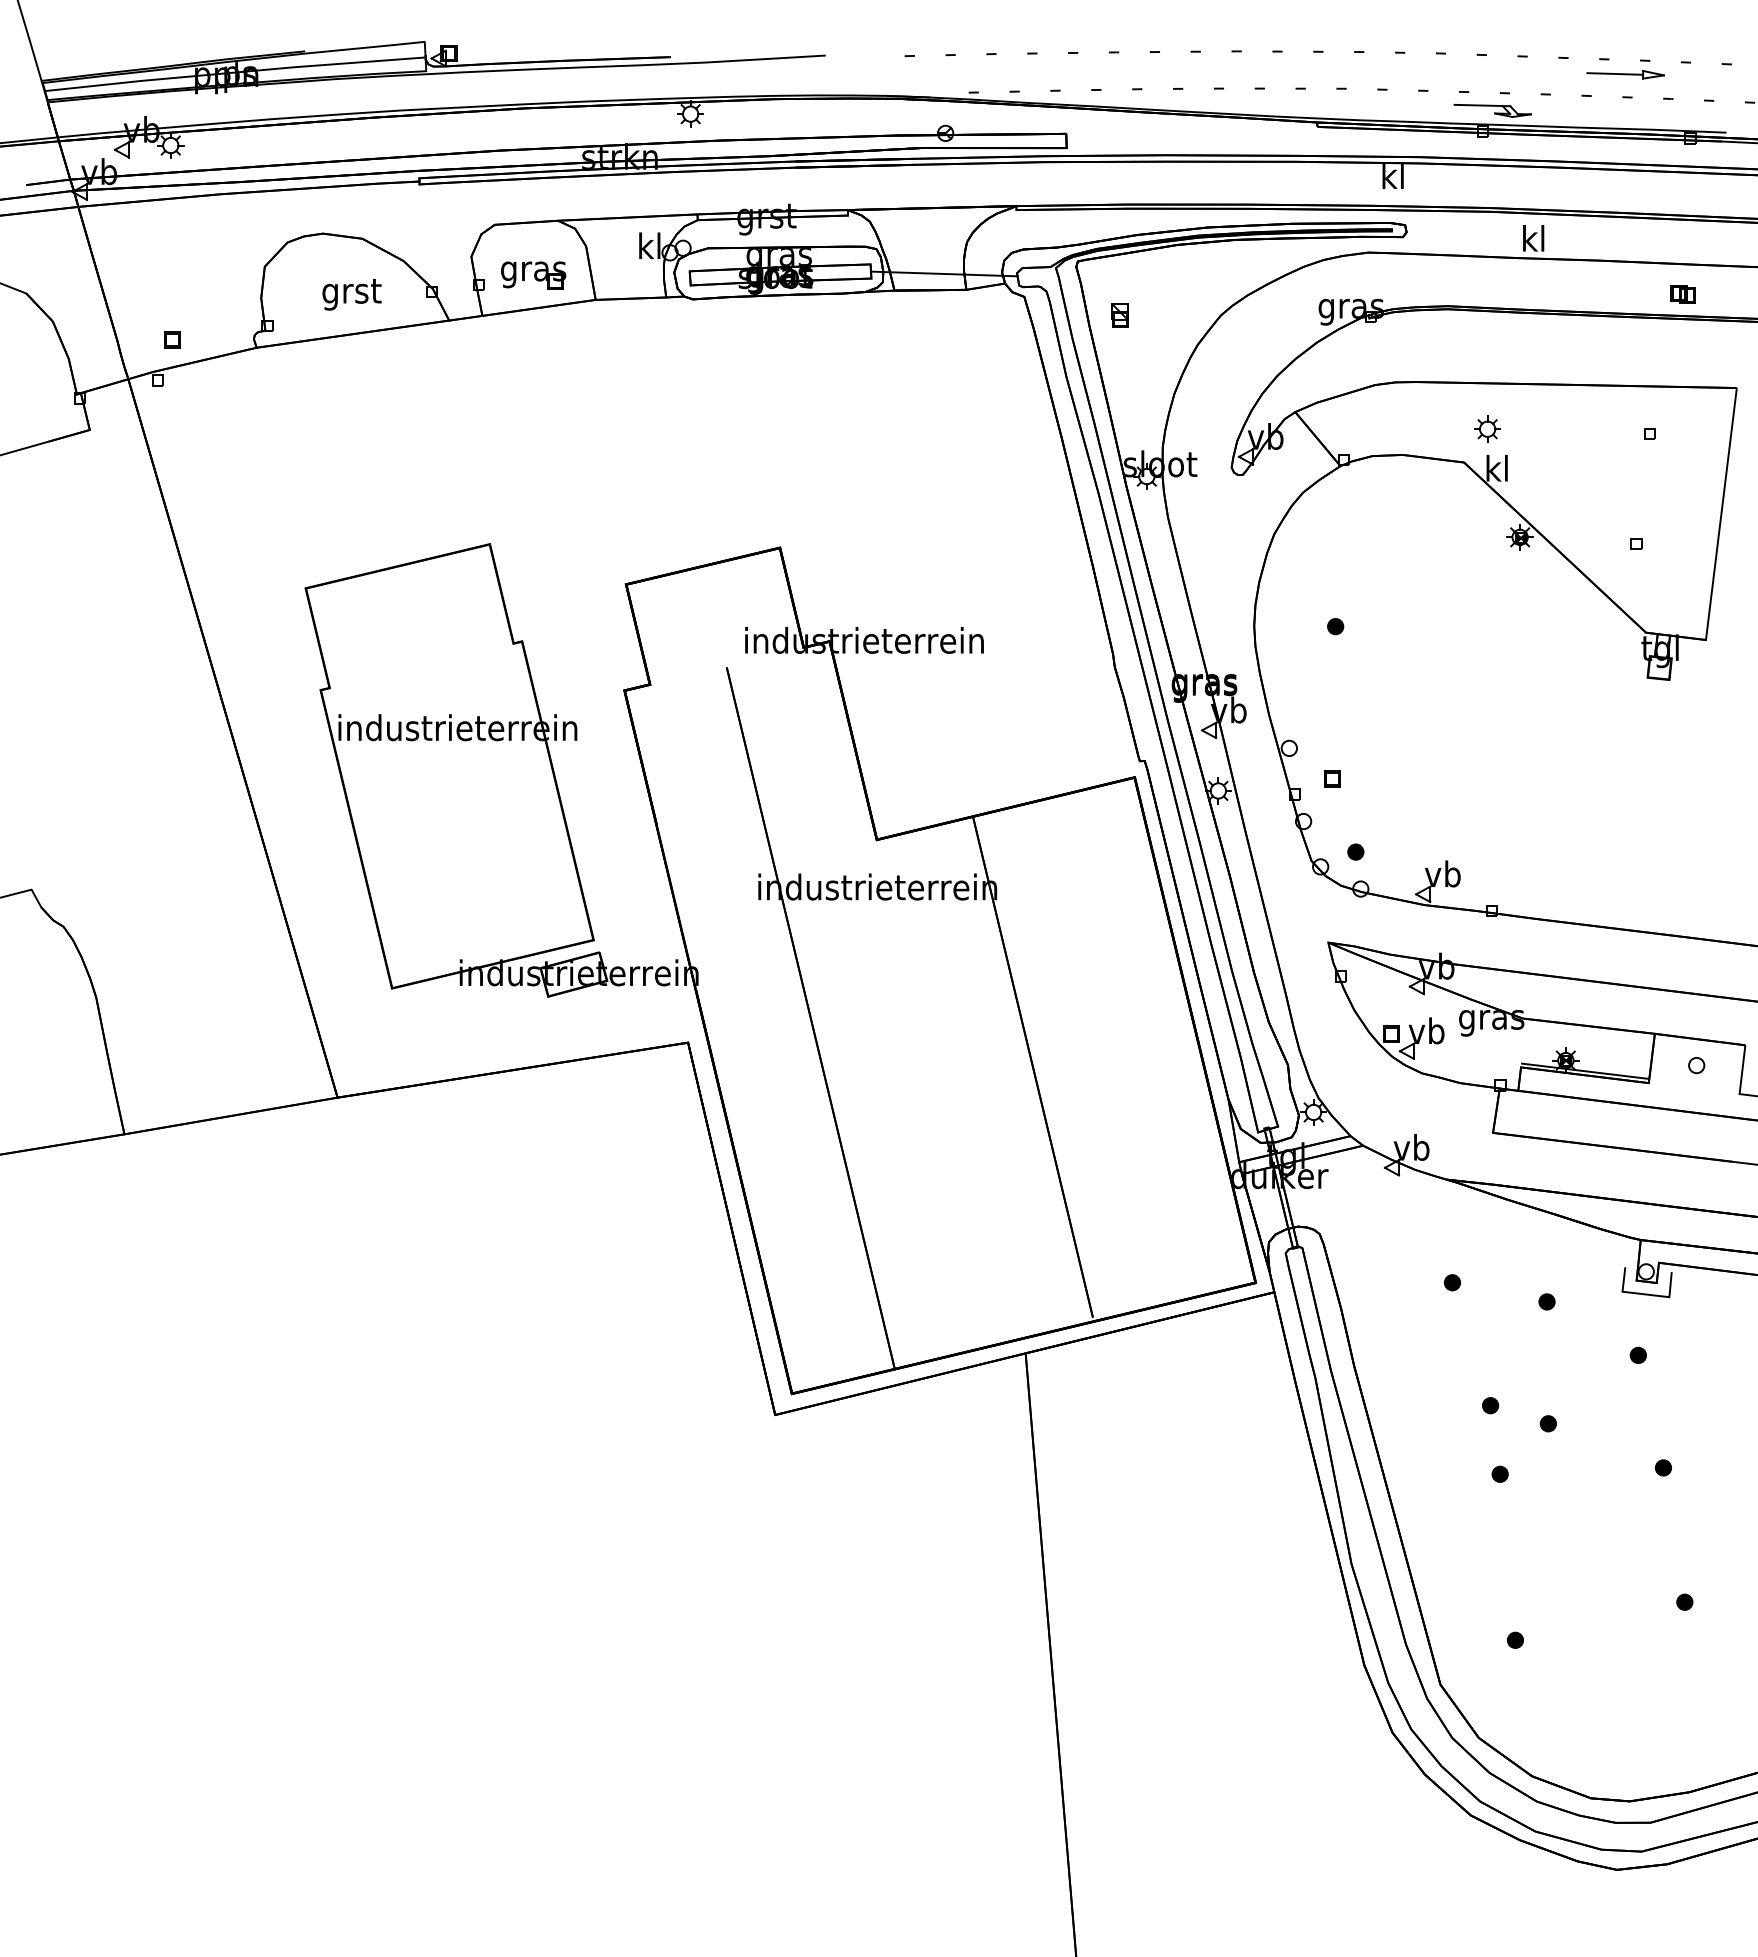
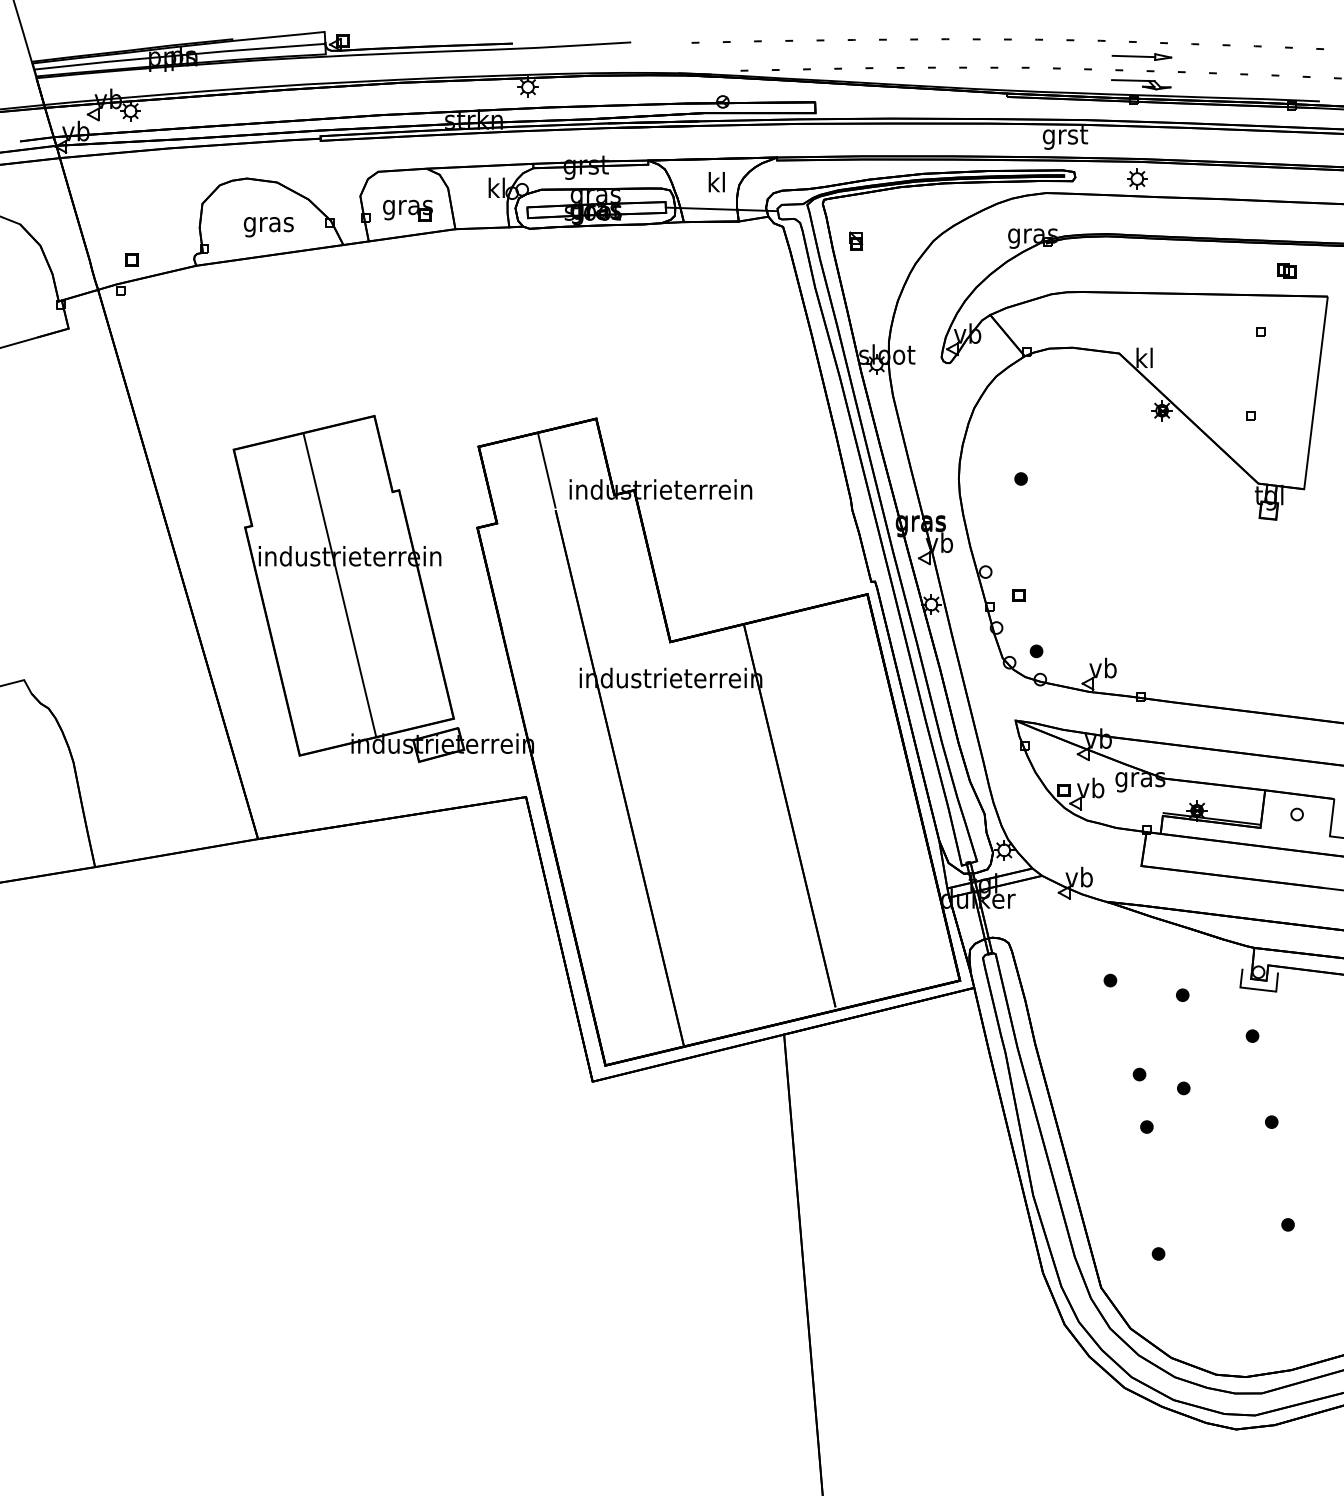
part: (1625, 74) -> (1141, 56), moved
text: (1393, 180) -> (1065, 137), kl -> grst
text: (1533, 238) -> (716, 182), moved
text: (351, 294) -> (268, 225), grst -> gras
part: (1682, 294) -> (1286, 270), moved
part: (1487, 428) -> (1137, 178), moved
line: (714, 615) -> (546, 470), added
line: (444, 766) -> (339, 585), added

